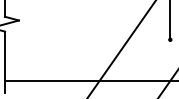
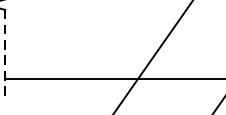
line: (5, 62) -> (5, 53), solid -> dashed

